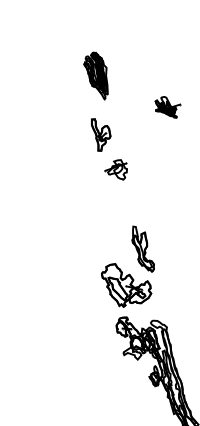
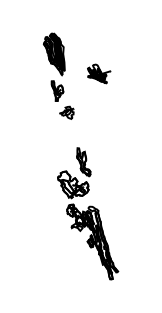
part: (96, 76) -> (54, 54), size x1.43
part: (168, 106) -> (99, 73), size x1.43

